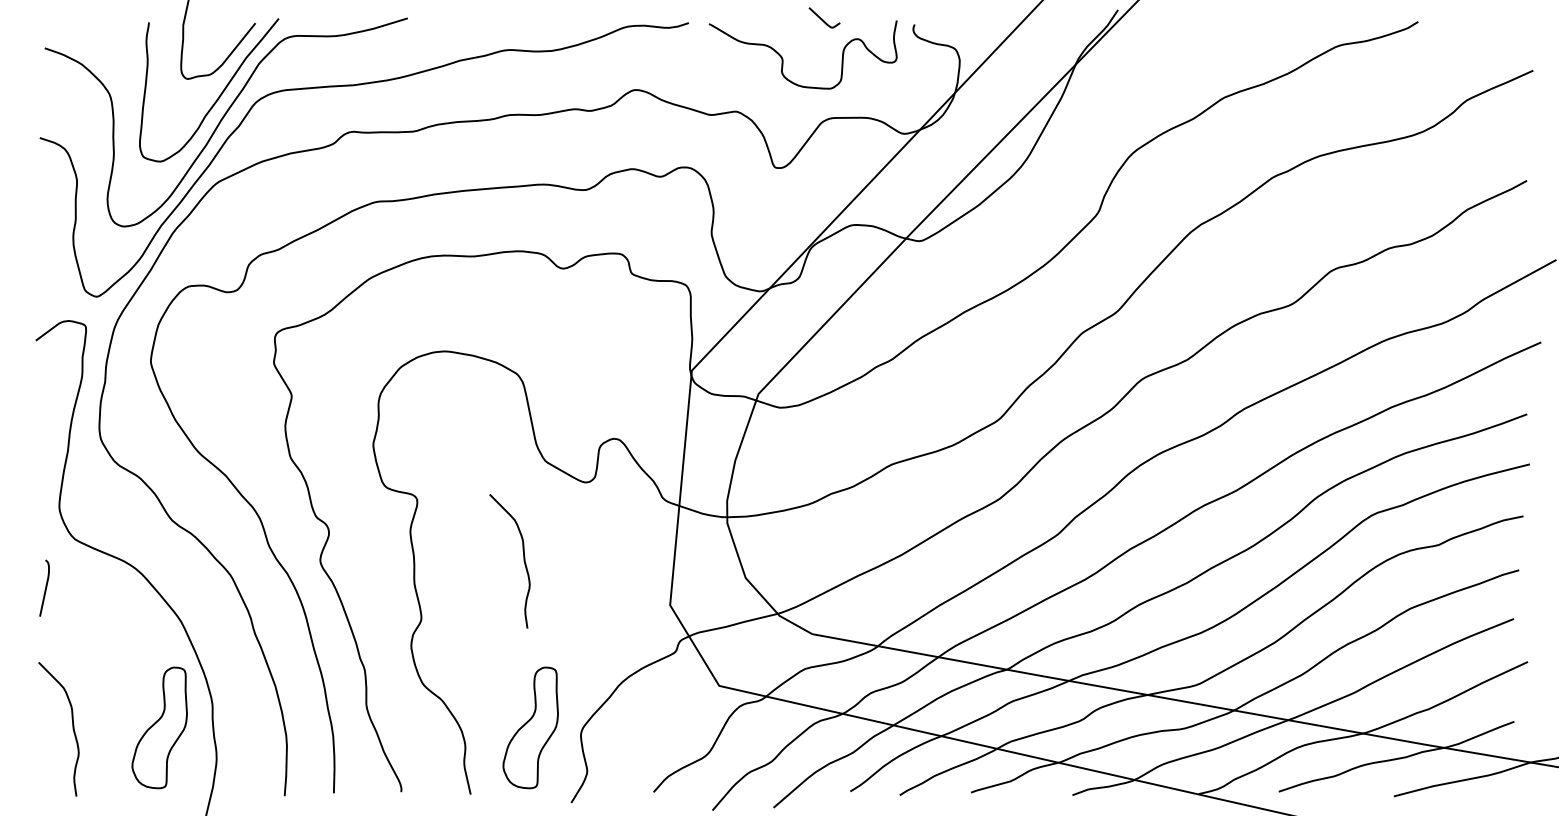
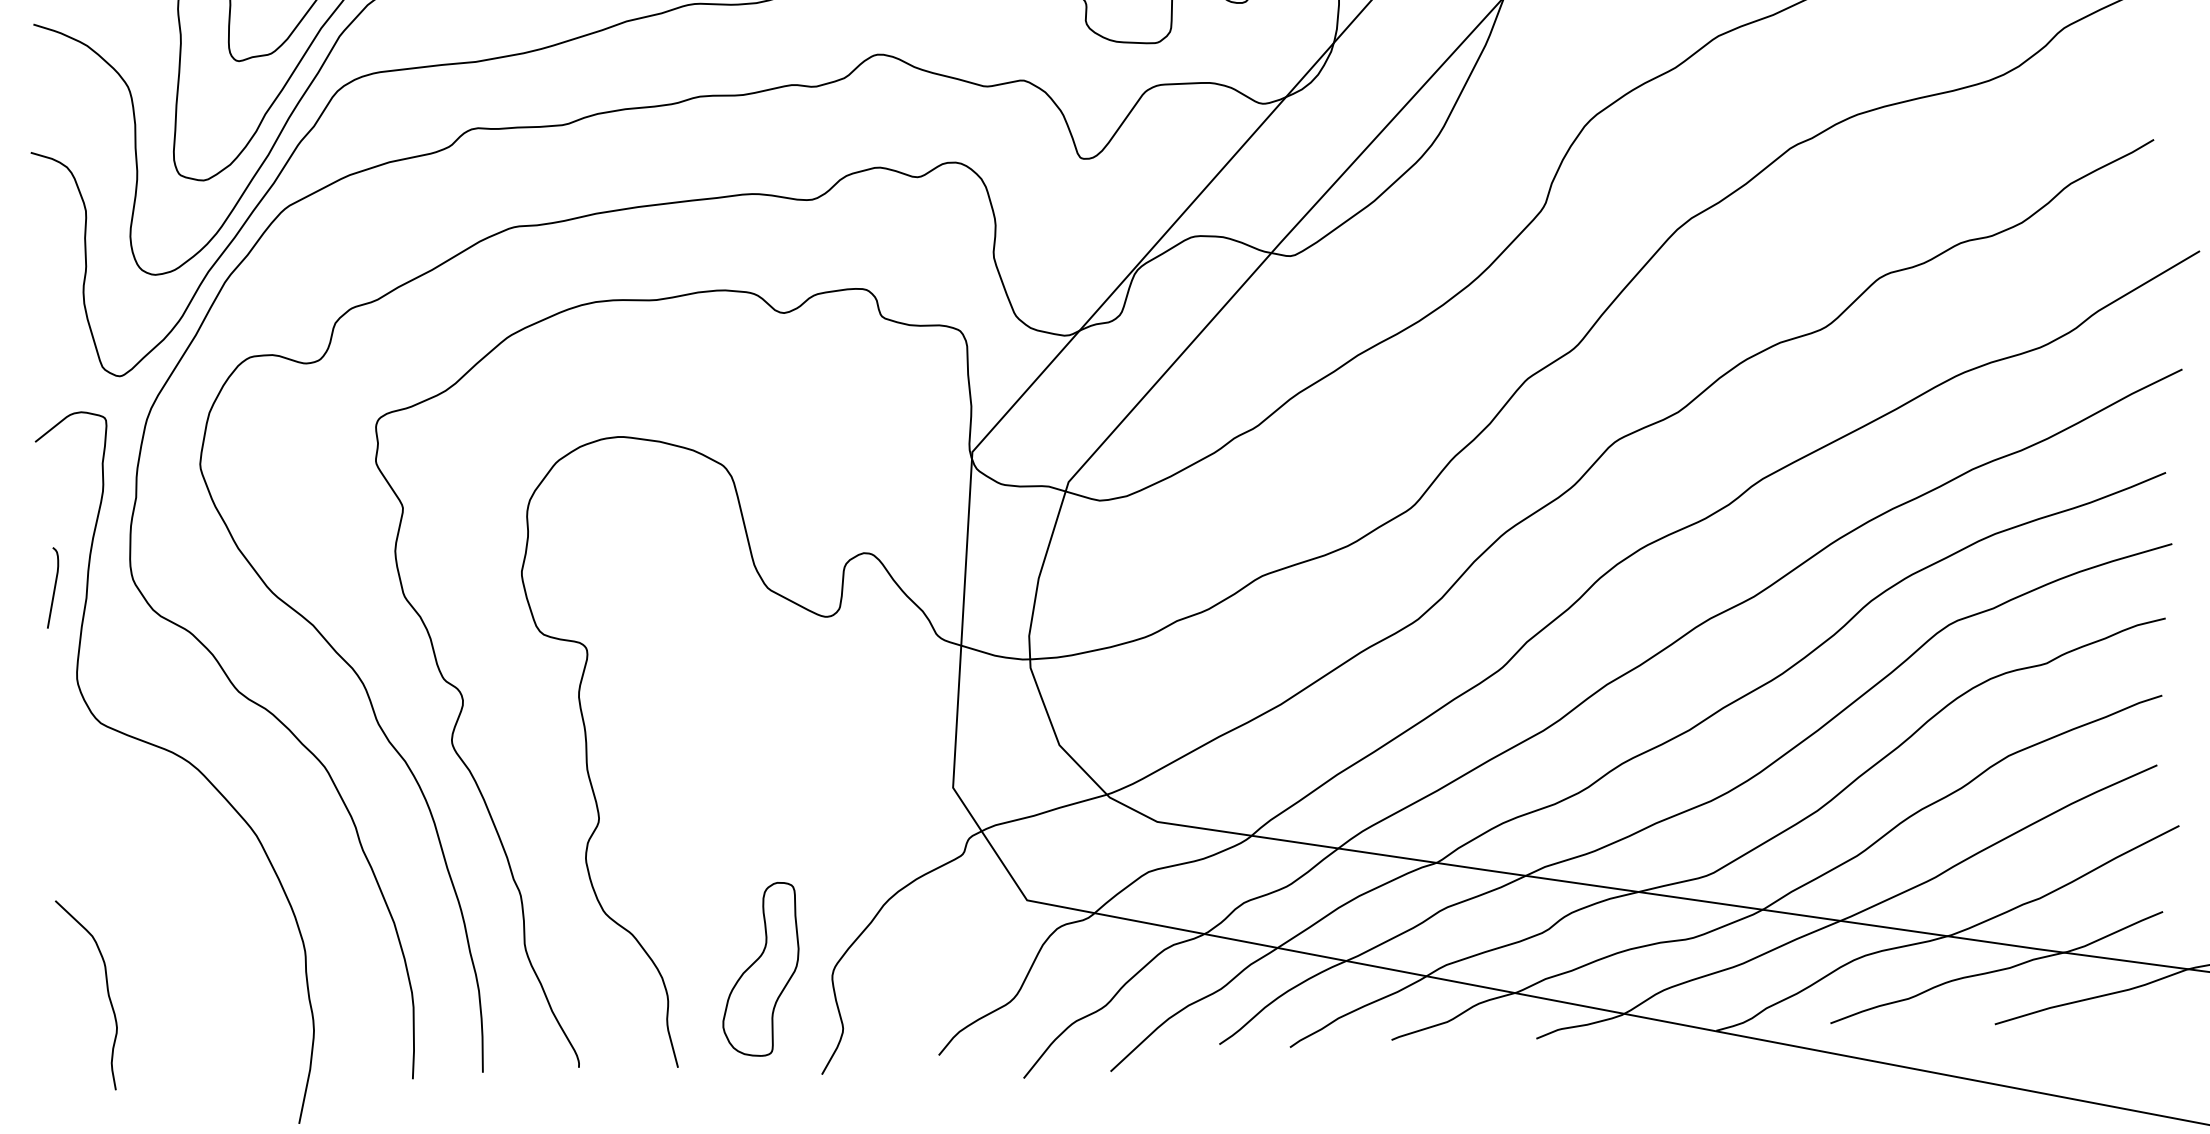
curve: (523, 561) -> (741, 732), removed
curve: (45, 587) -> (54, 586), moved
part: (159, 727) -> (230, 987), removed

